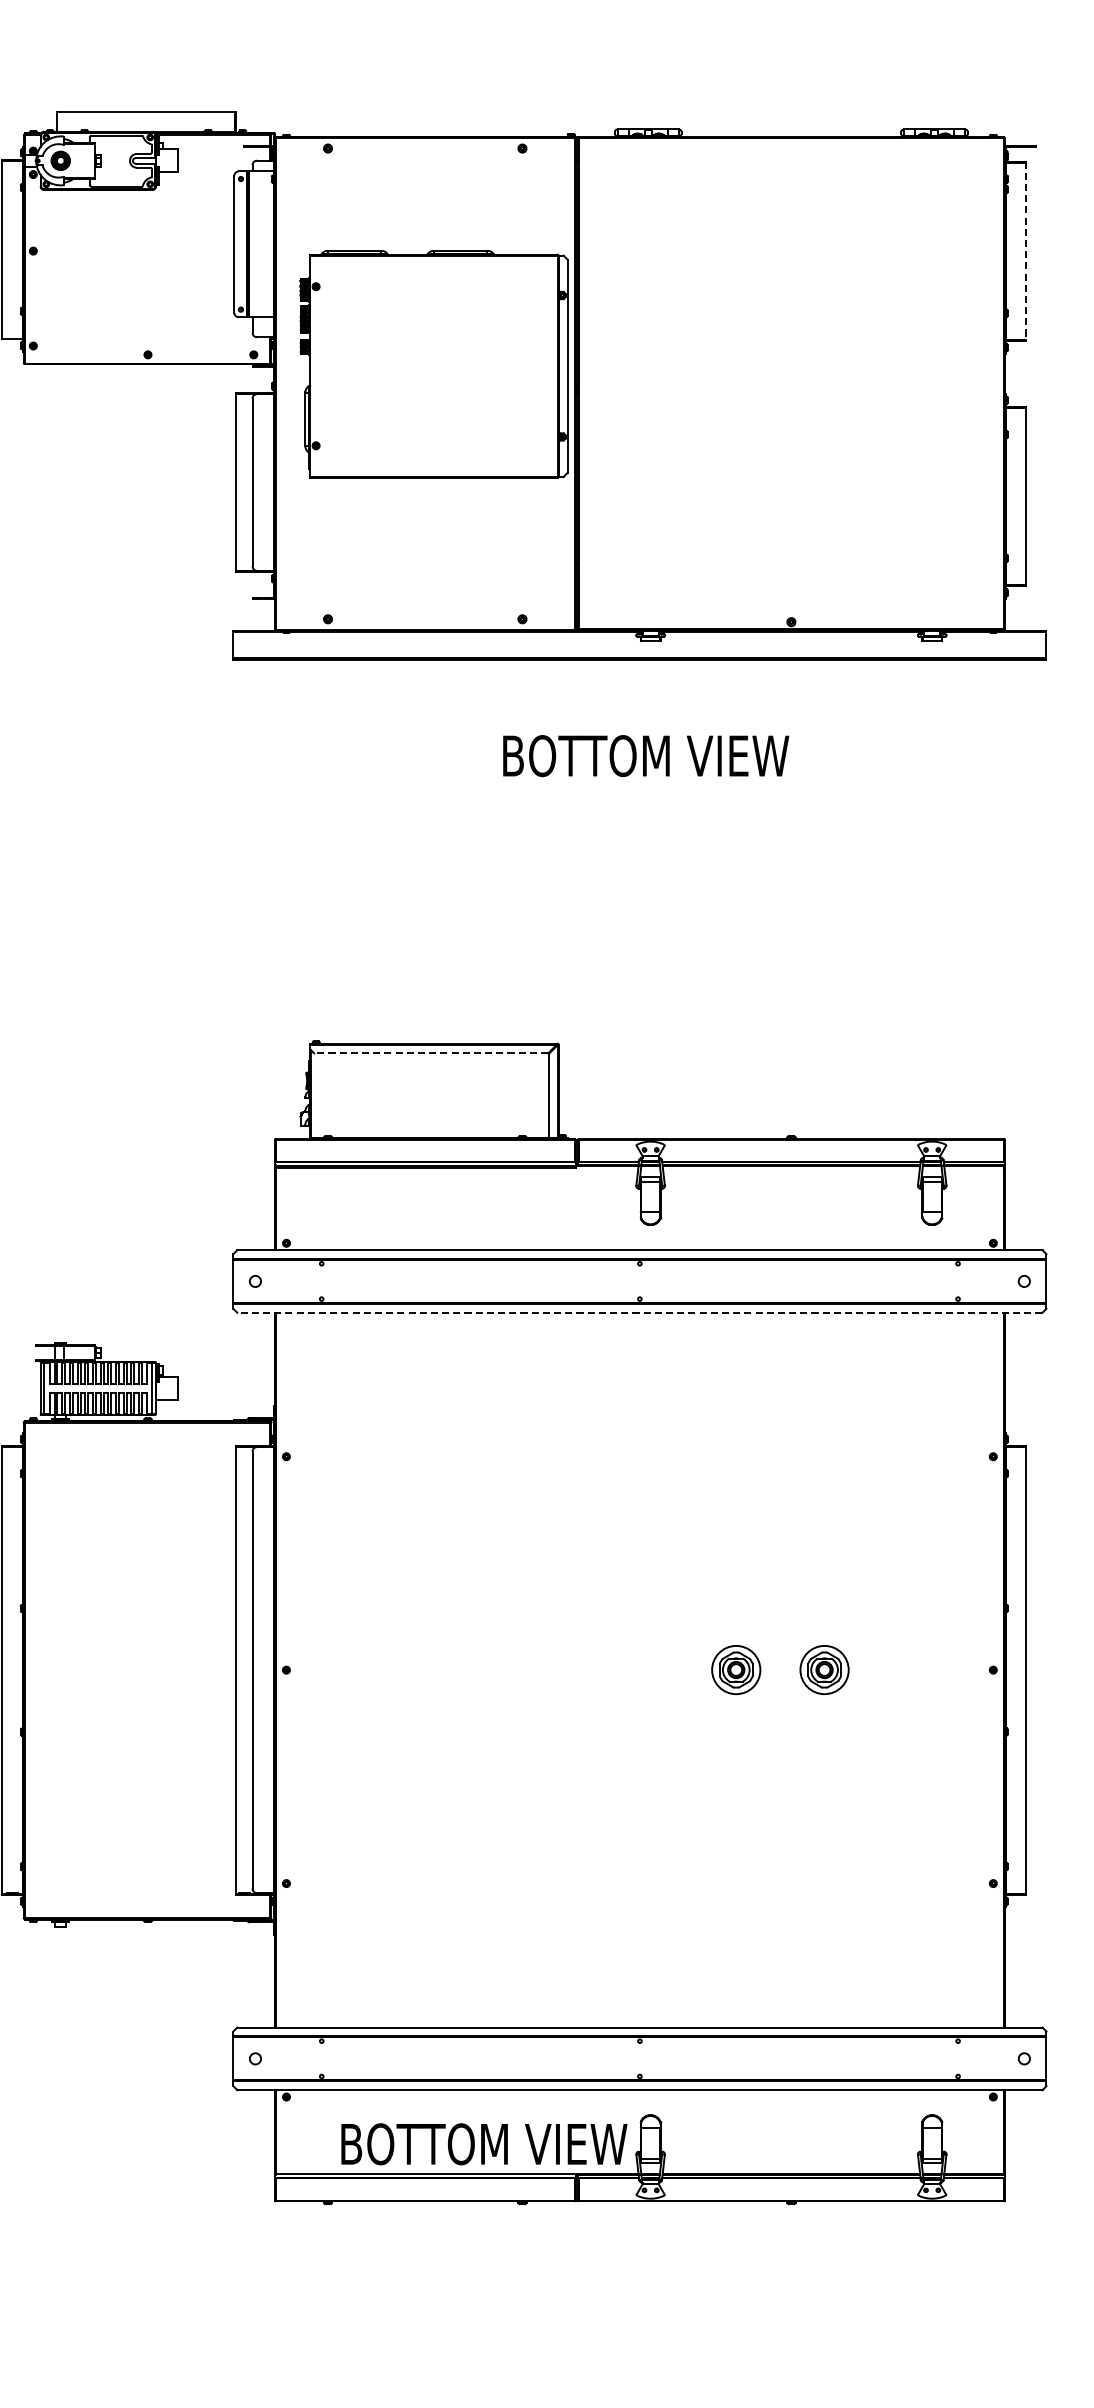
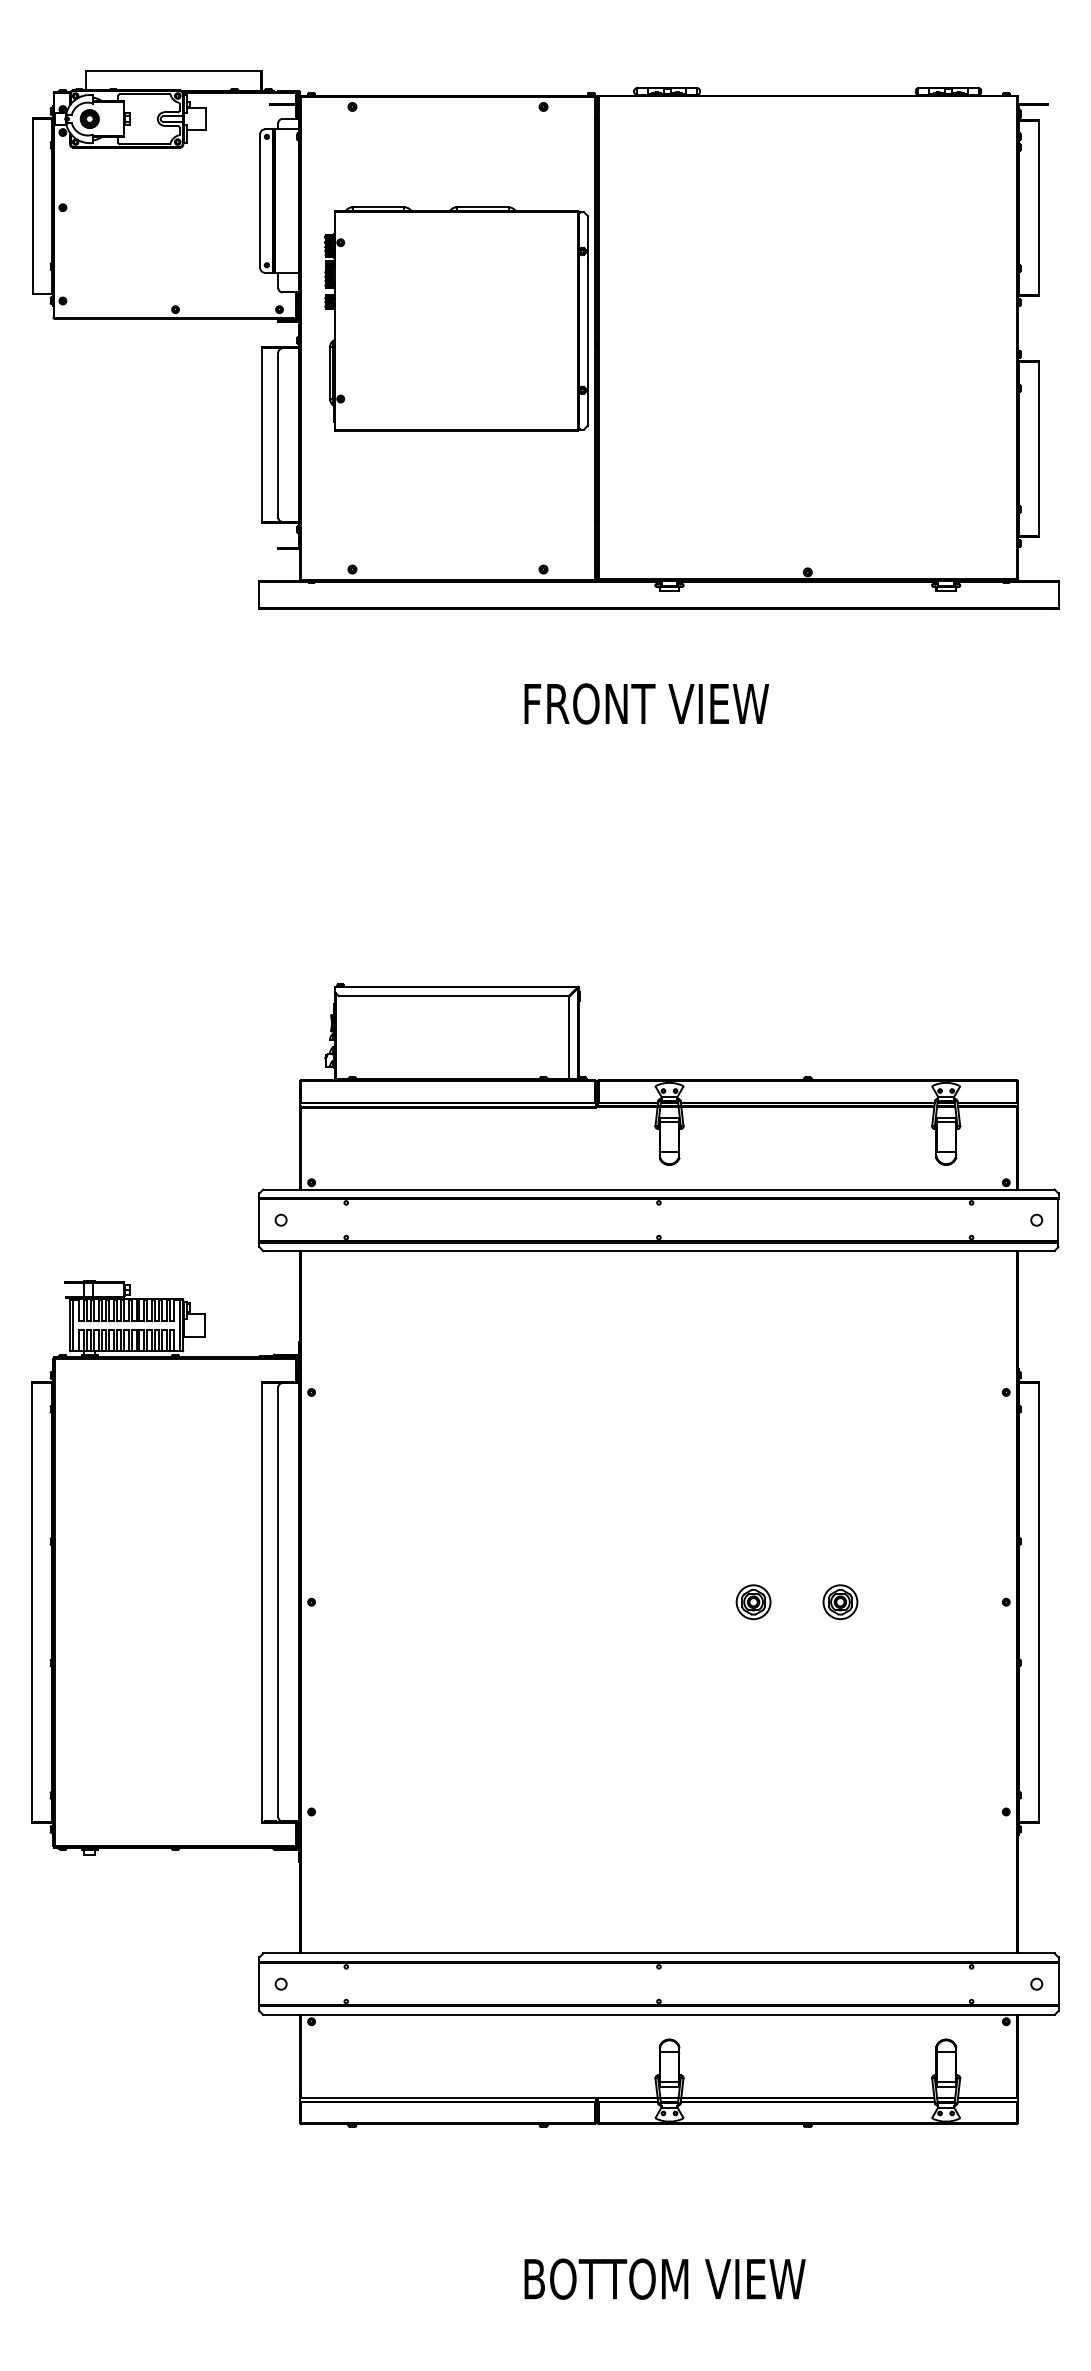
line: (1026, 251) -> (1038, 208), dashed -> solid
text: (647, 755) -> (666, 703), BOTTOM VIEW -> FRONT VIEW
line: (430, 1053) -> (453, 996), dashed -> solid
line: (639, 1313) -> (658, 1251), dashed -> solid
part: (736, 1670) -> (753, 1602), size x0.71
part: (824, 1670) -> (840, 1602), size x0.71
text: (483, 2143) -> (664, 2278), moved

